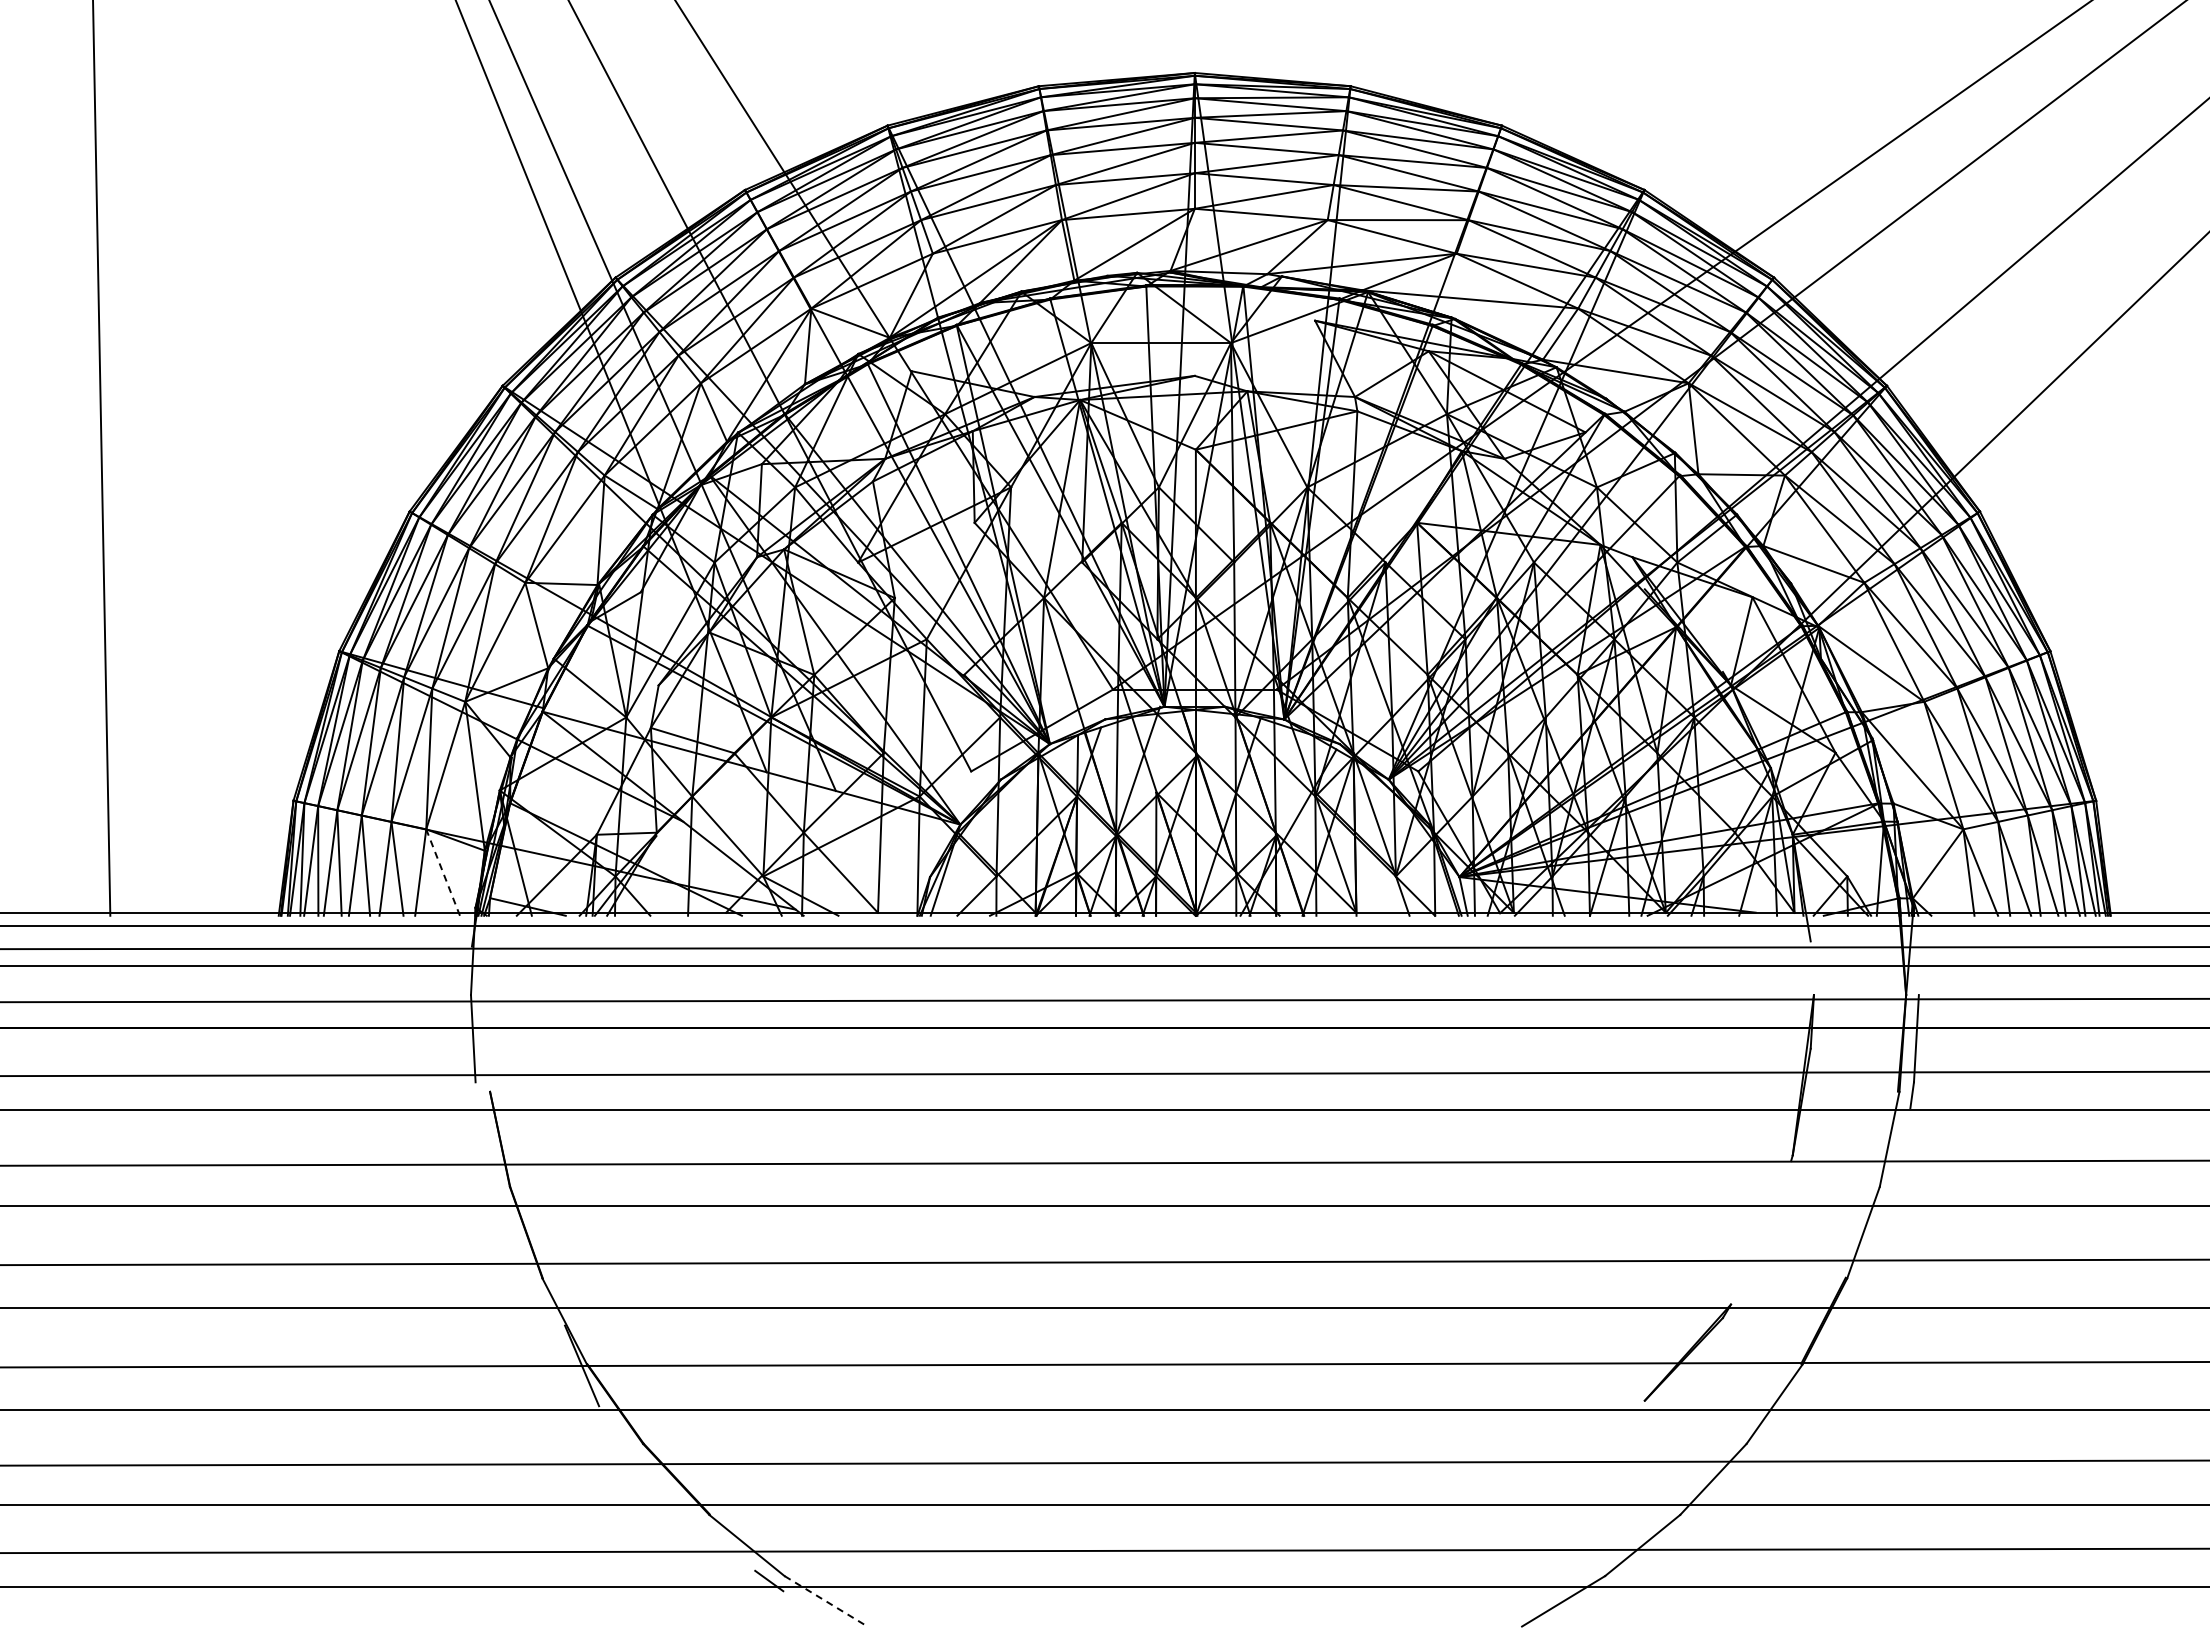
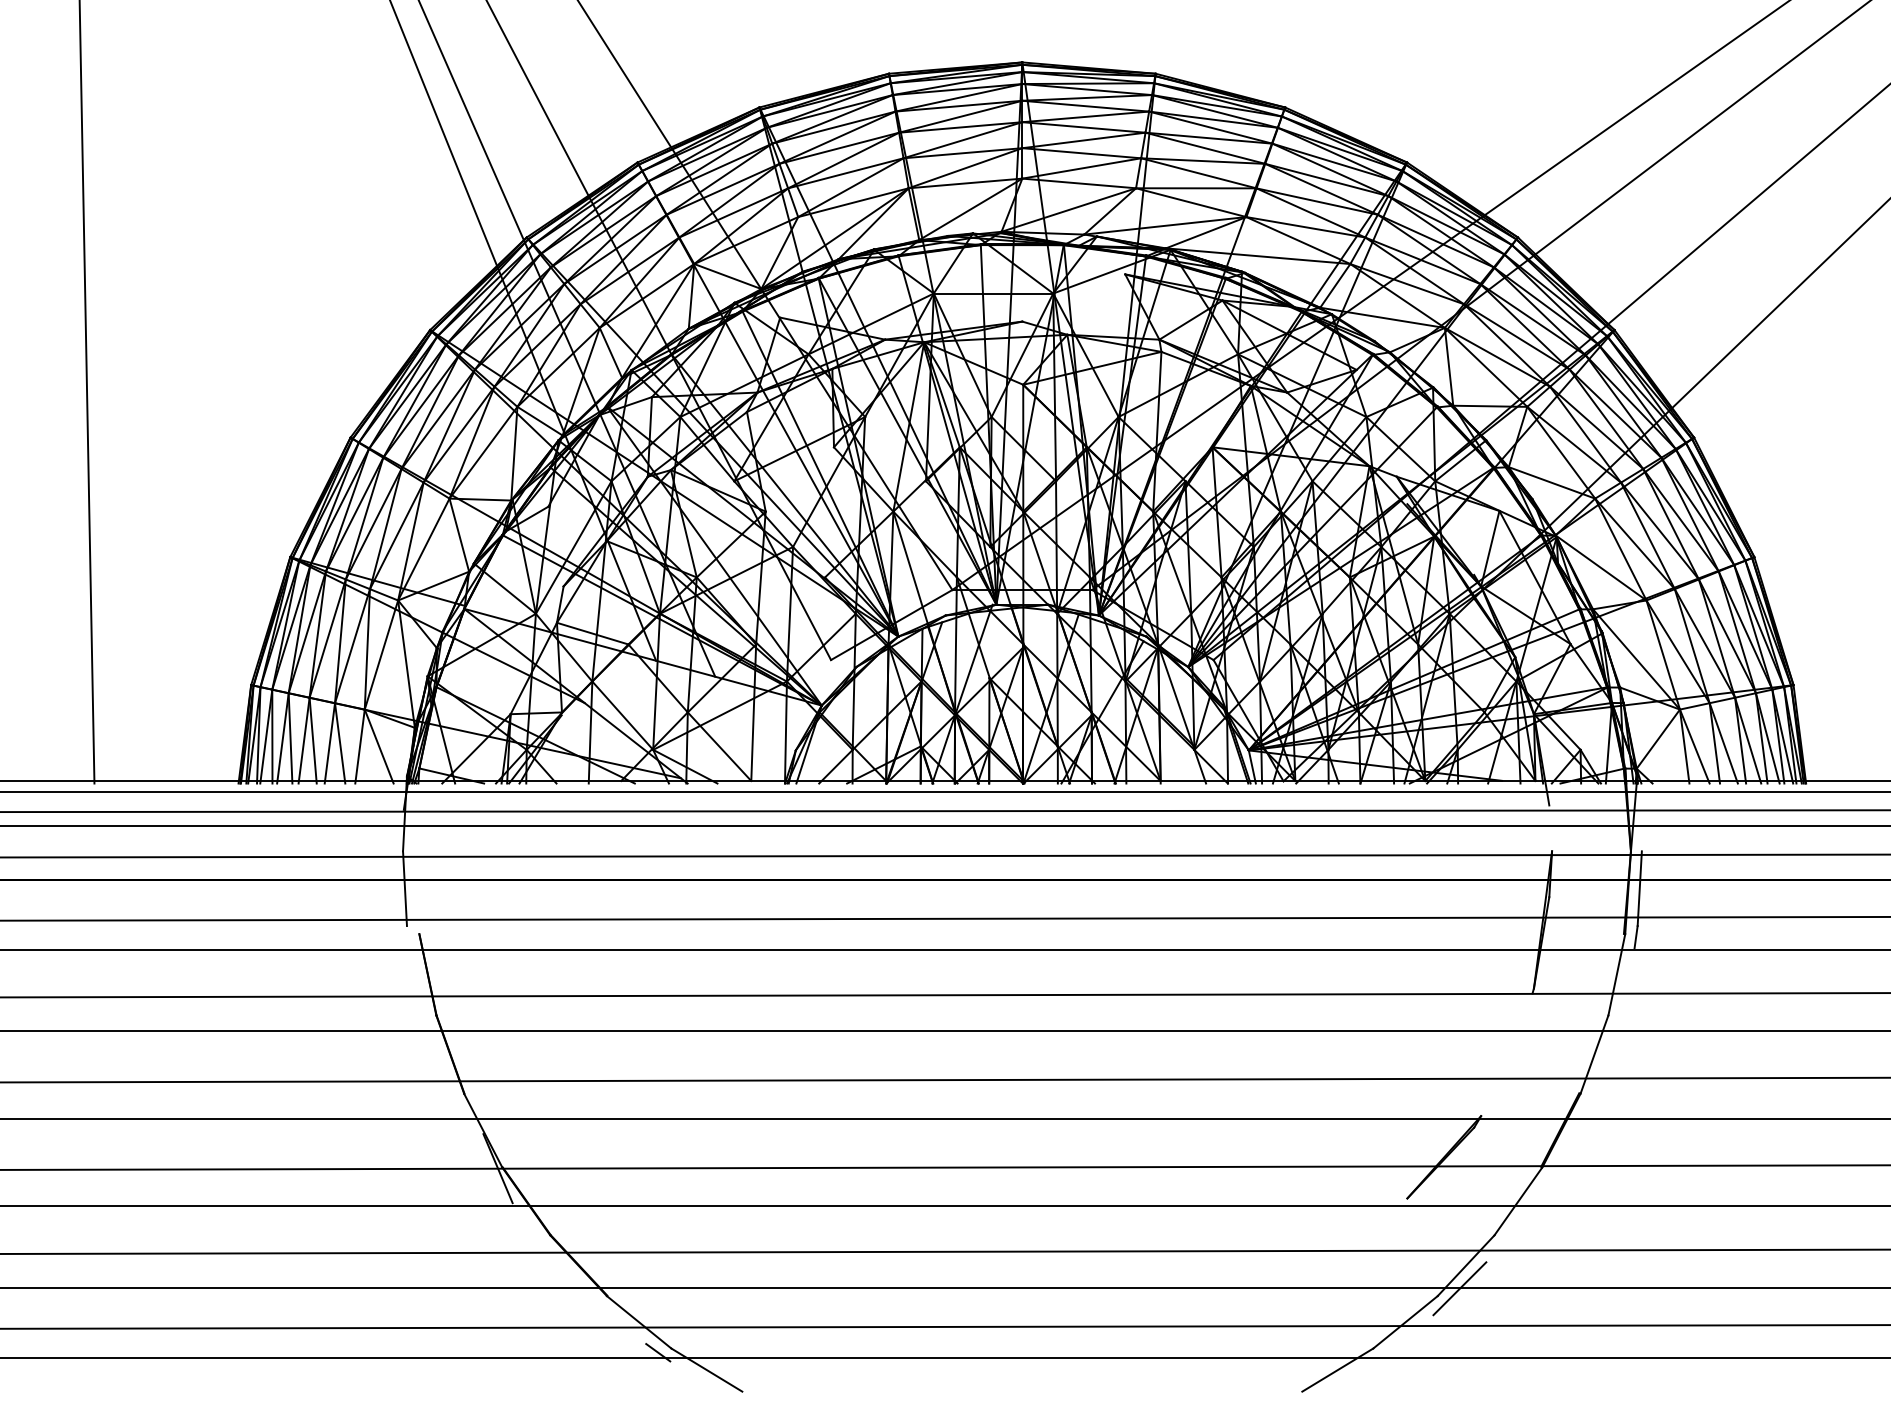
line: (442, 872) -> (378, 746), dashed -> solid
line: (1706, 1506) -> (1460, 1288), added
line: (826, 1601) -> (707, 1370), dashed -> solid

